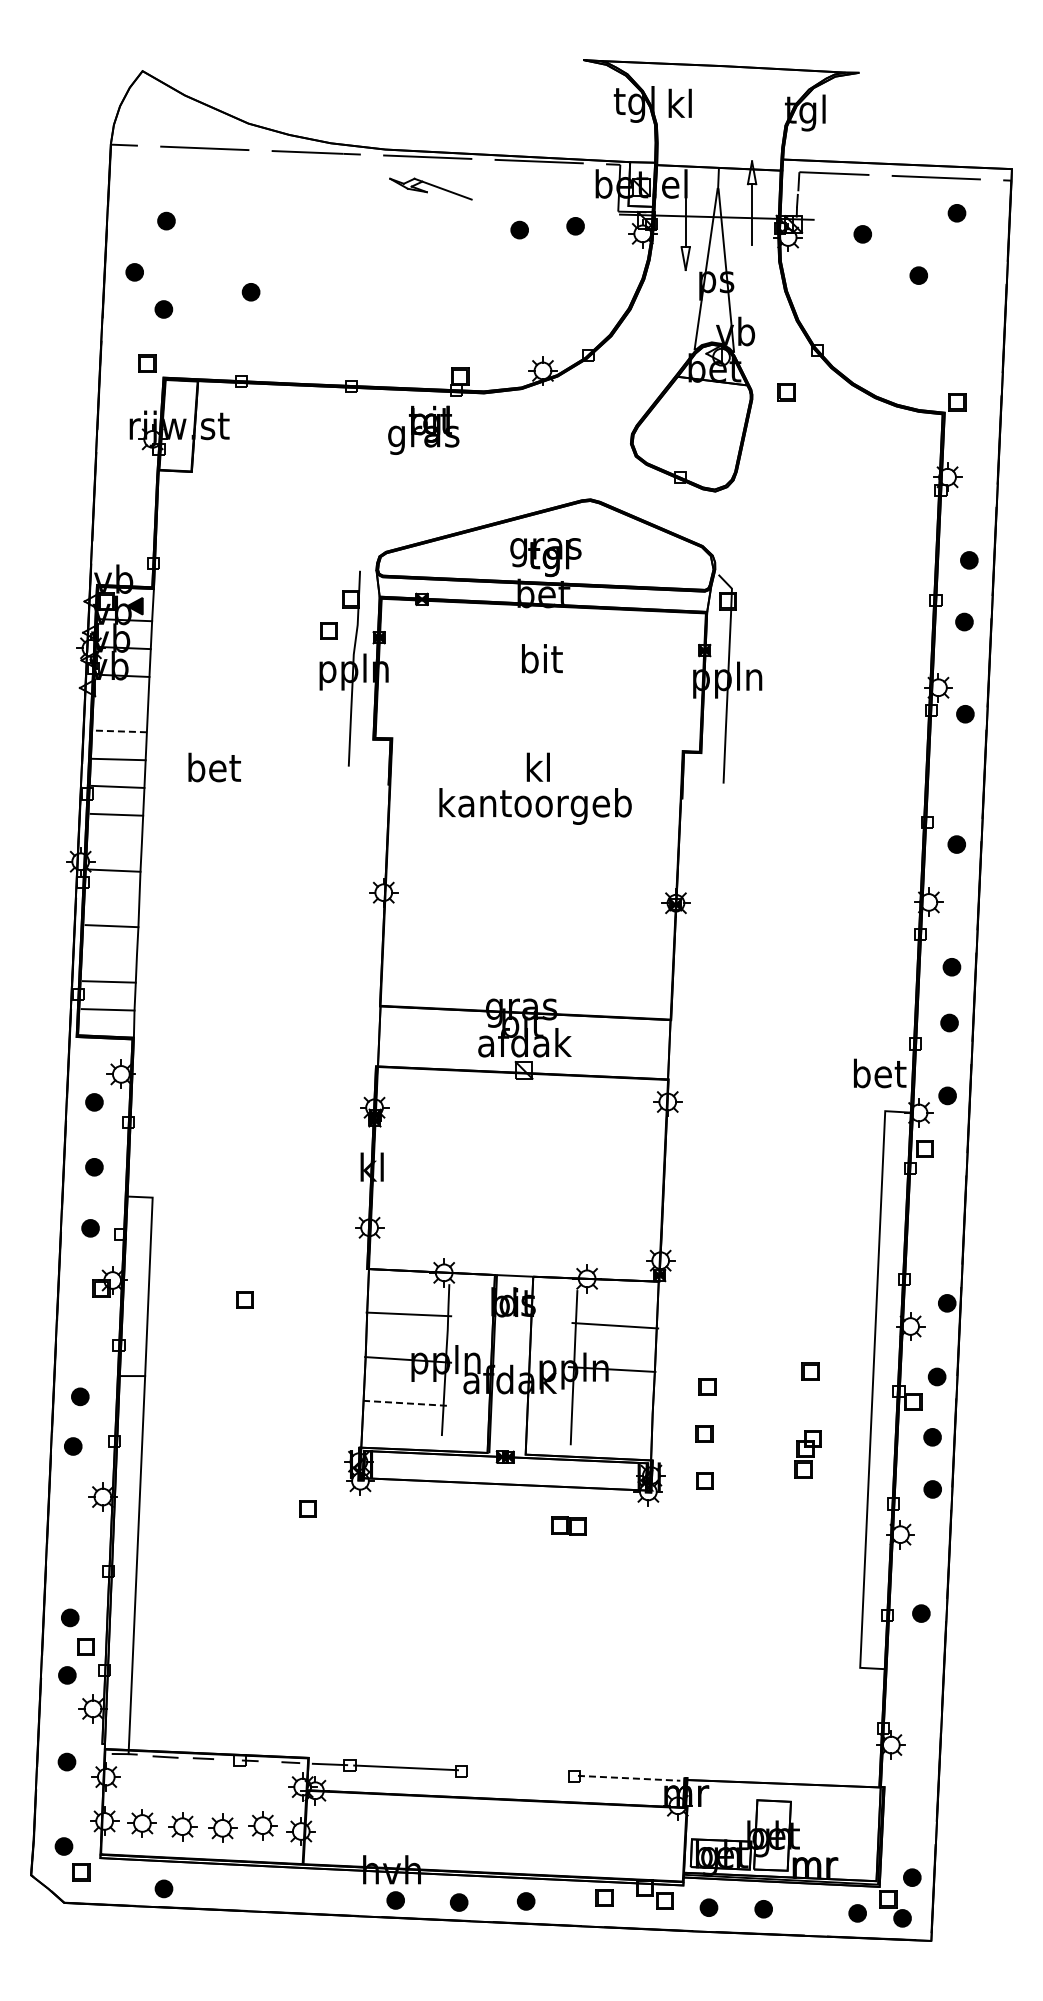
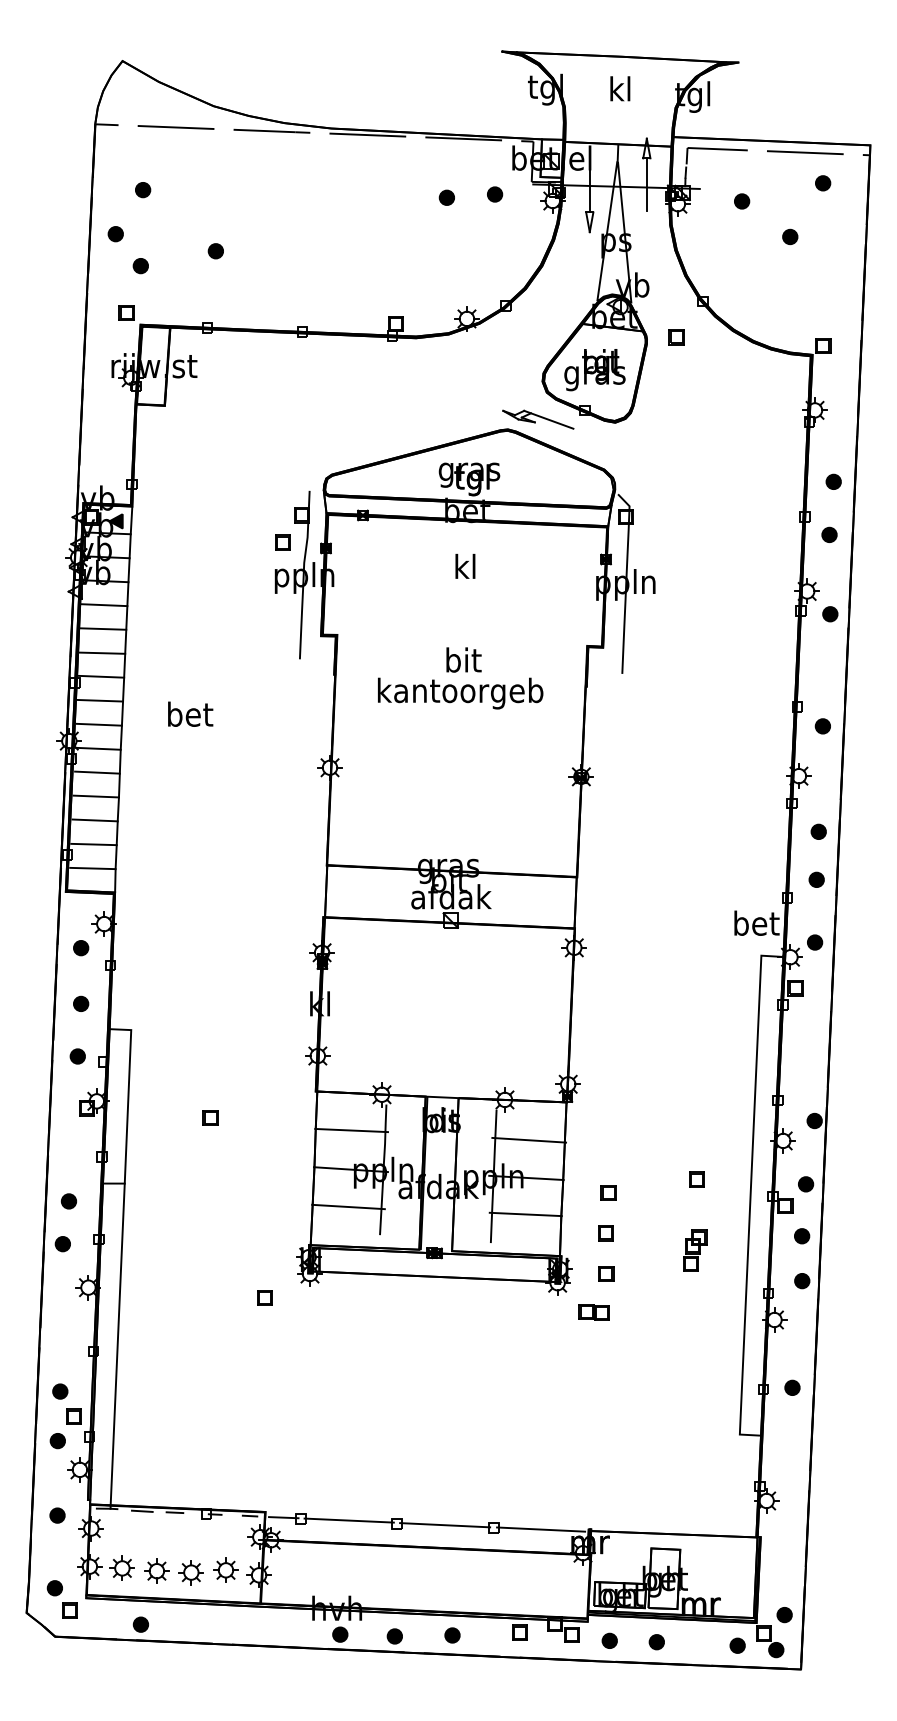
text: (679, 102) -> (619, 88), moved
part: (430, 188) -> (537, 419), moved
text: (423, 429) -> (594, 369), moved
text: (542, 658) -> (466, 566), bit -> kl
line: (121, 703) -> (104, 605), added
line: (119, 731) -> (102, 629), dashed -> solid
text: (214, 767) -> (190, 714), moved
text: (539, 767) -> (463, 660), kl -> bit
line: (115, 842) -> (99, 724), added
line: (113, 898) -> (97, 772), added
line: (110, 953) -> (94, 820), added
line: (405, 1403) -> (348, 1207), dashed -> solid
line: (611, 1411) -> (525, 1214), added
part: (568, 1525) -> (593, 1312), moved
line: (517, 1772) -> (445, 1524), added
line: (629, 1778) -> (541, 1529), dashed -> solid

